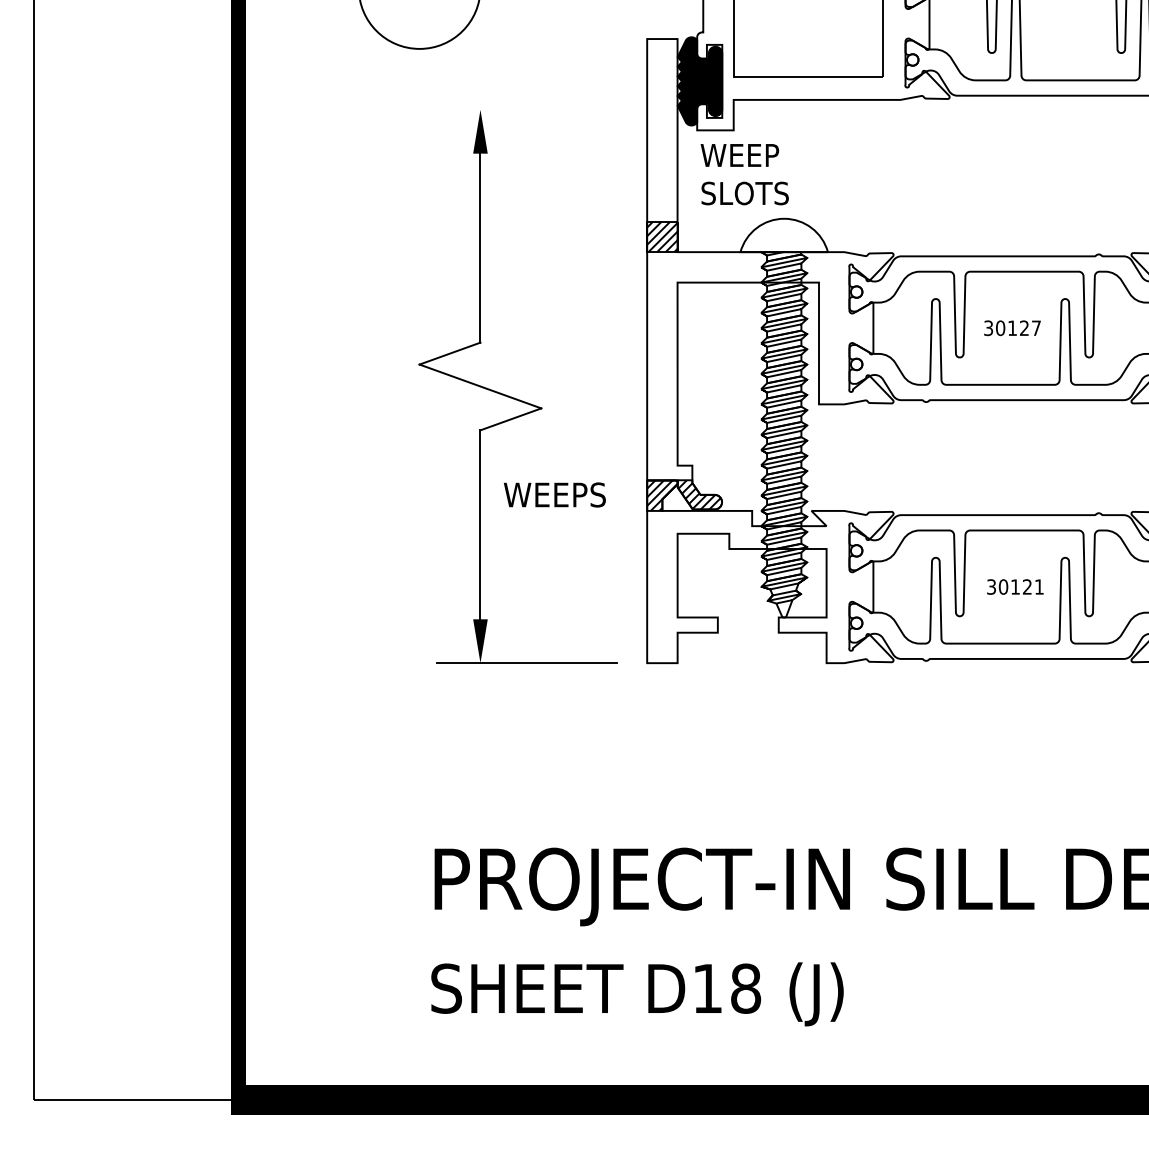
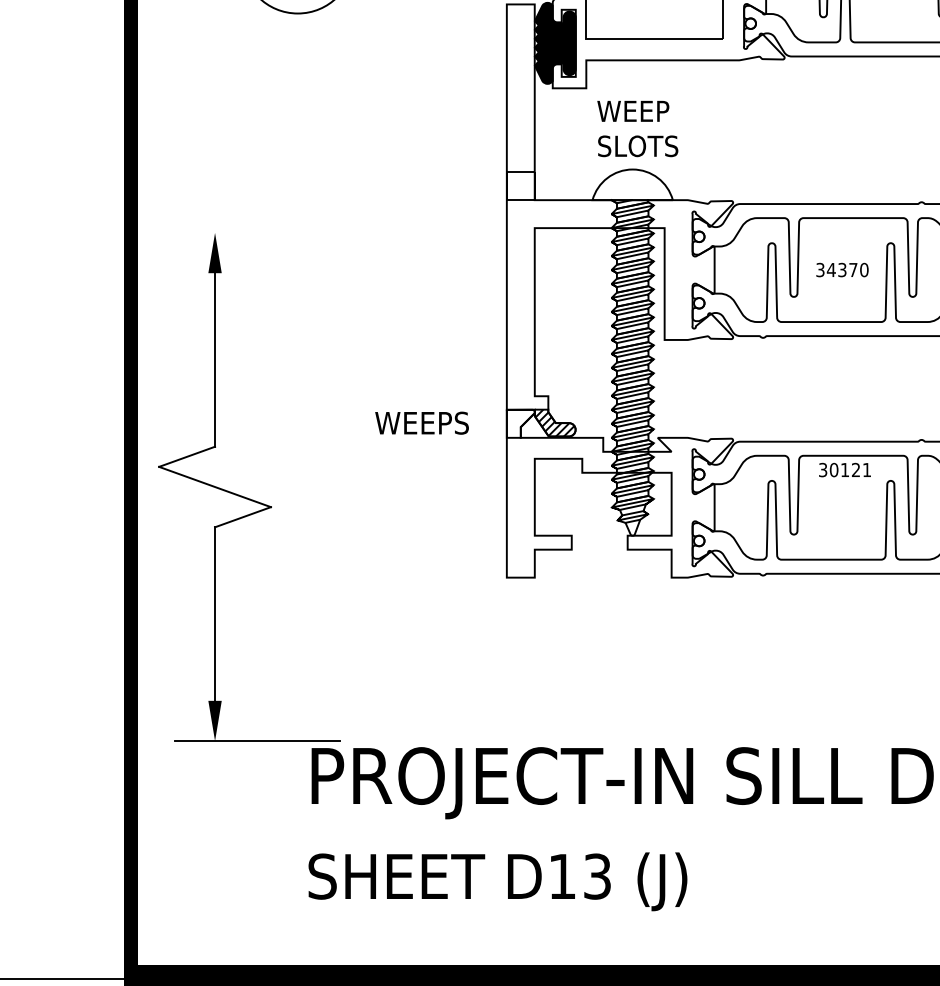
text: (744, 174) -> (637, 128), moved
hatch: (662, 236) -> (520, 185), removed
text: (1018, 328) -> (847, 270), 30127 -> 34370
part: (514, 397) -> (246, 497), moved
hatch: (662, 495) -> (520, 423), removed
text: (1015, 586) -> (845, 469), moved
text: (746, 988) -> (598, 876), D18 -> D13

